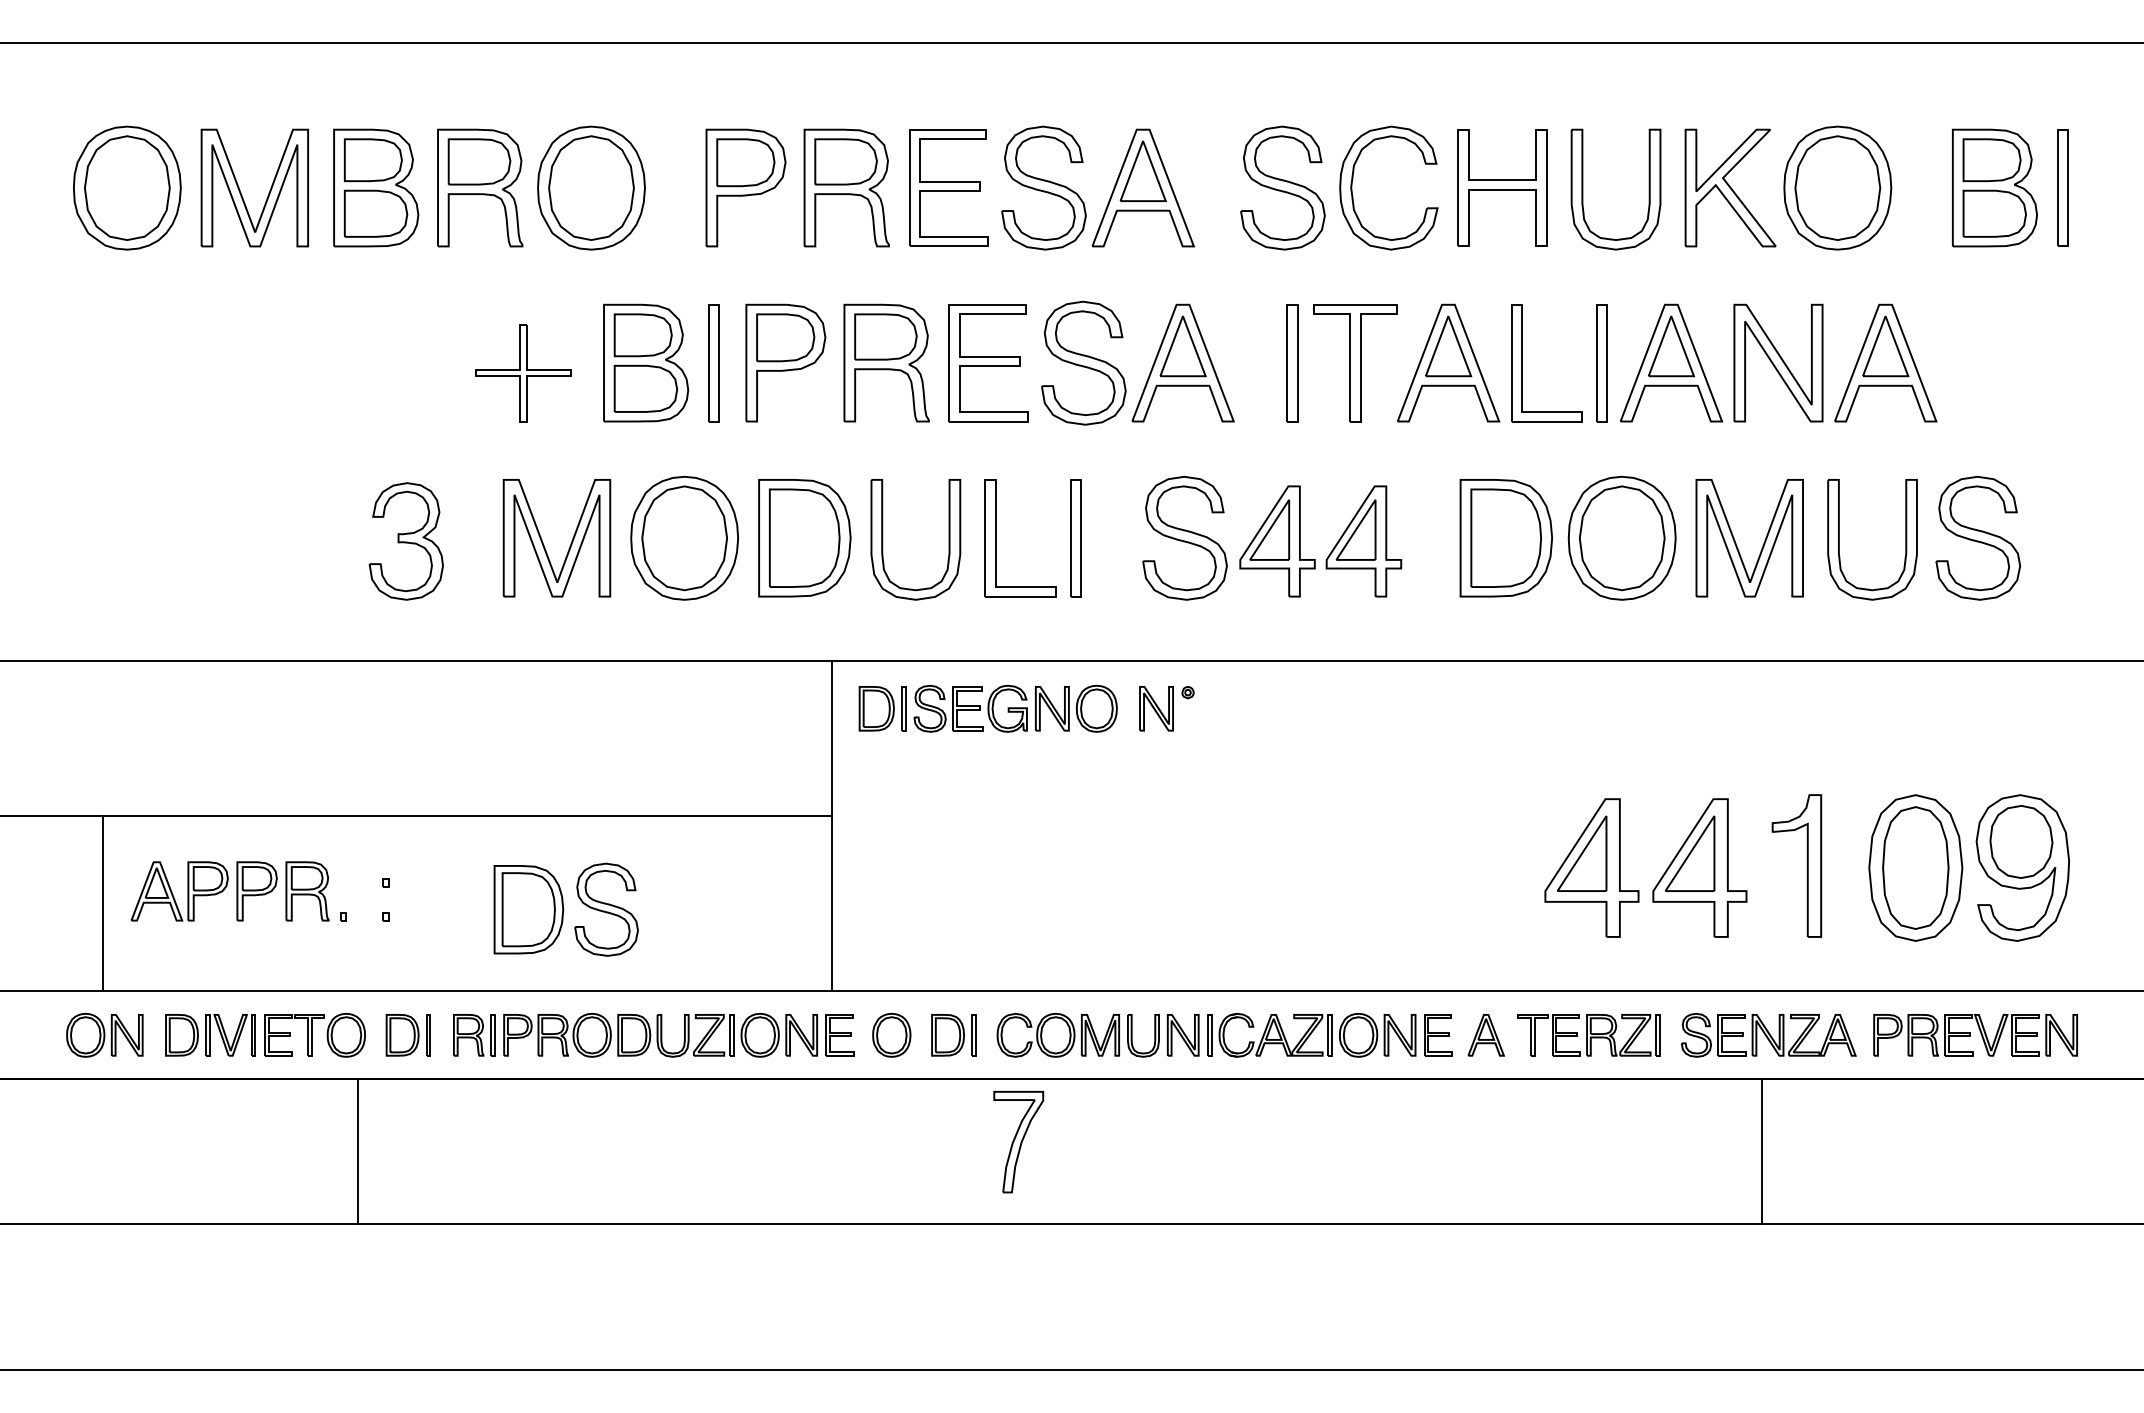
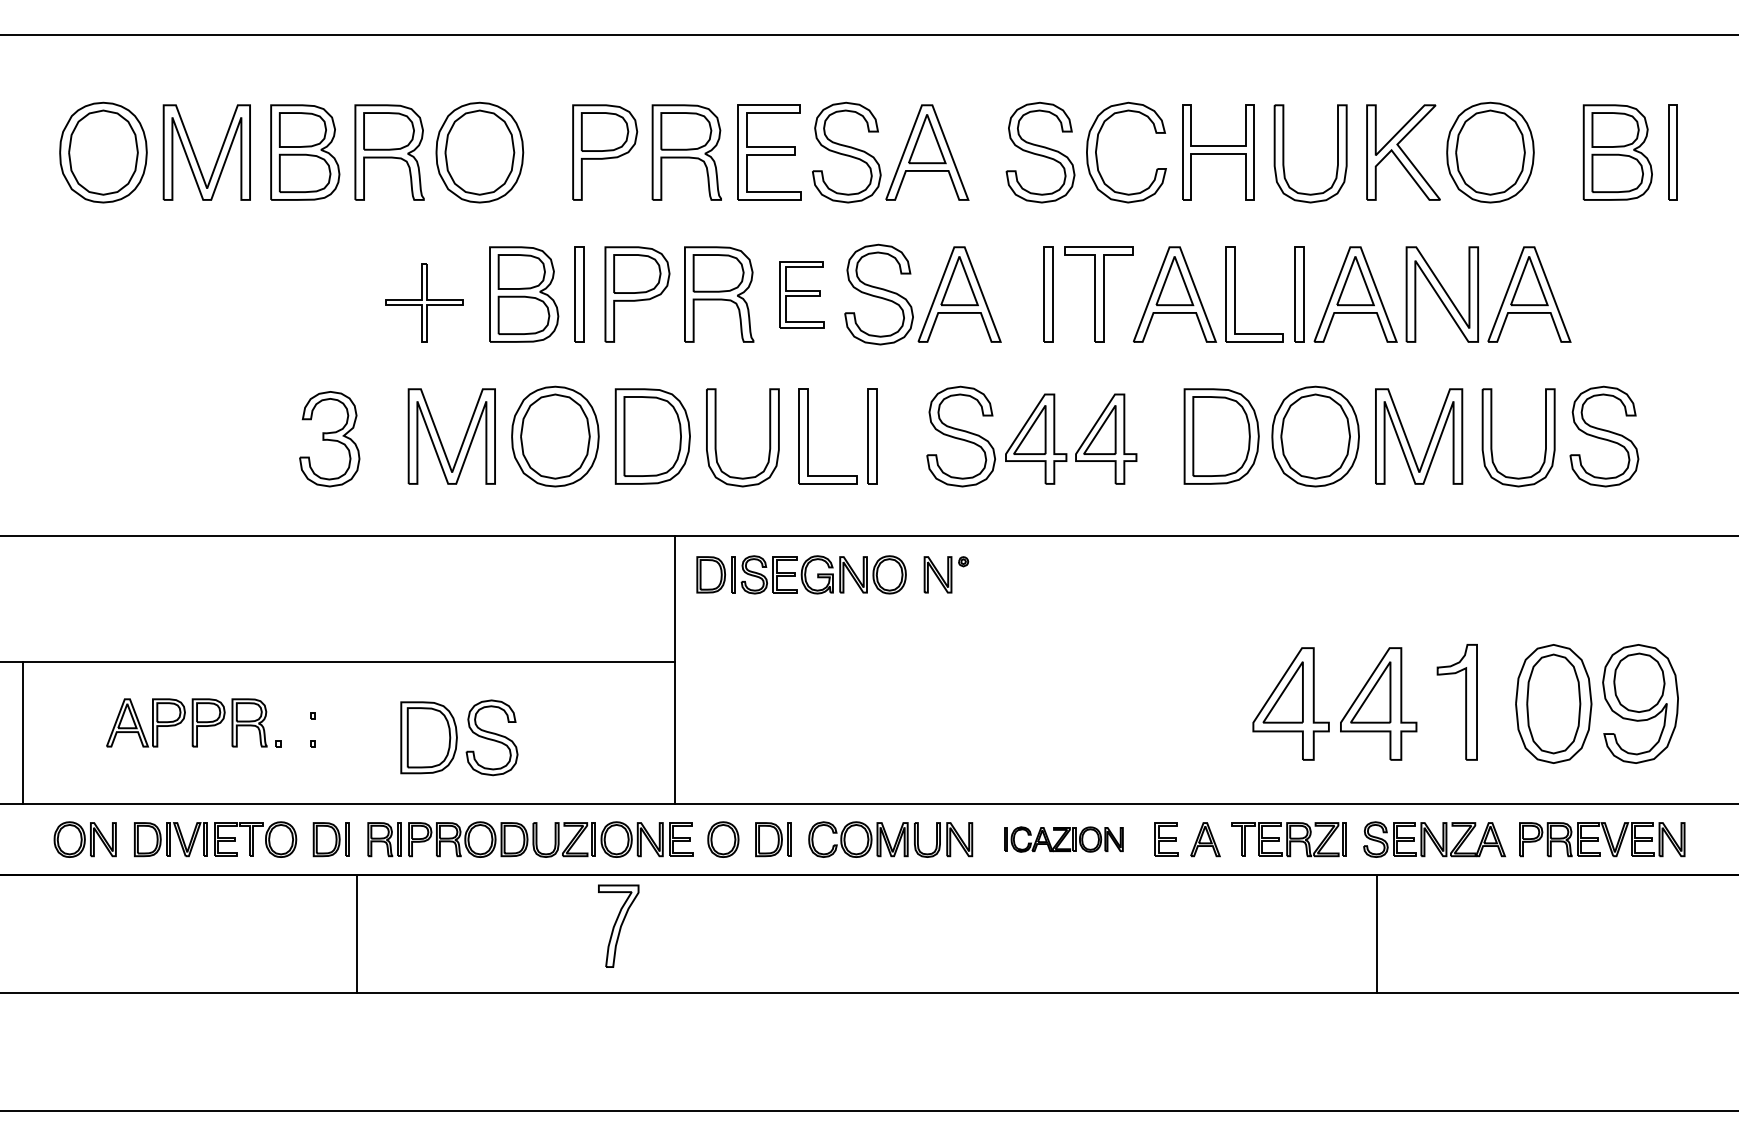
part: (988, 363) -> (801, 294), size x0.7
line: (102, 903) -> (22, 732), moved
part: (1311, 1034) -> (1063, 838), size x0.7
part: (1018, 1142) -> (618, 926), moved
line: (358, 1151) -> (357, 933), moved
line: (1762, 1151) -> (1376, 933), moved

